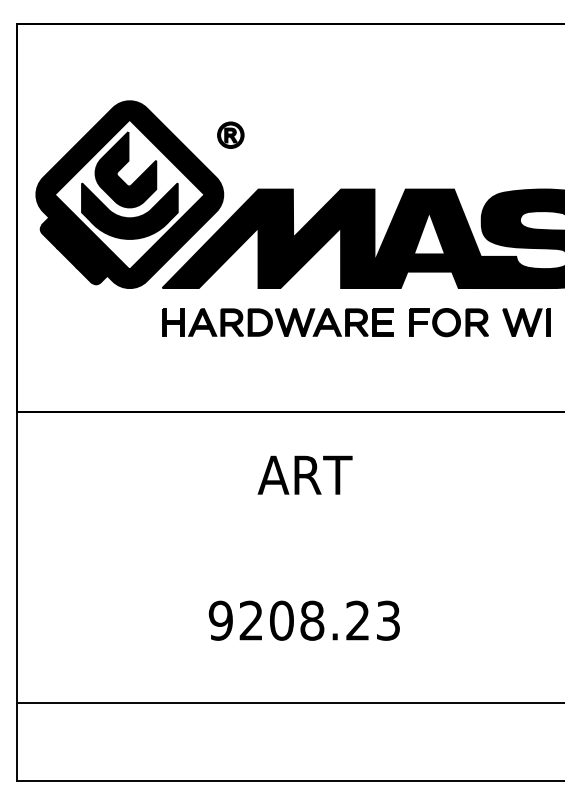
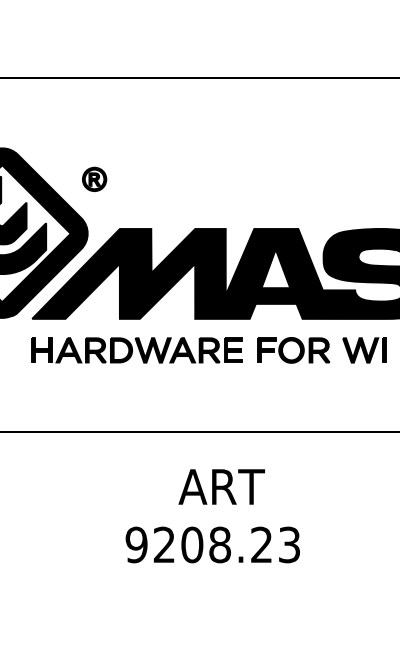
text: (304, 474) -> (221, 486), moved
text: (303, 620) -> (212, 544), moved

